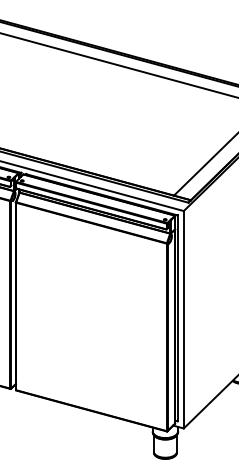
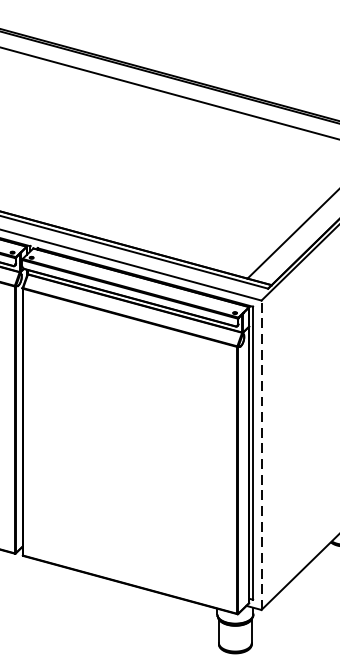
line: (183, 319) -> (261, 454), solid -> dashed

